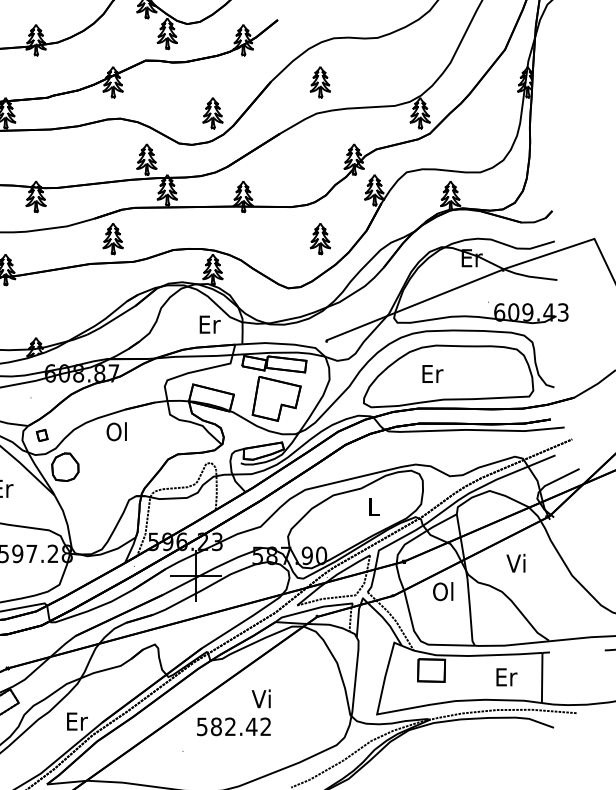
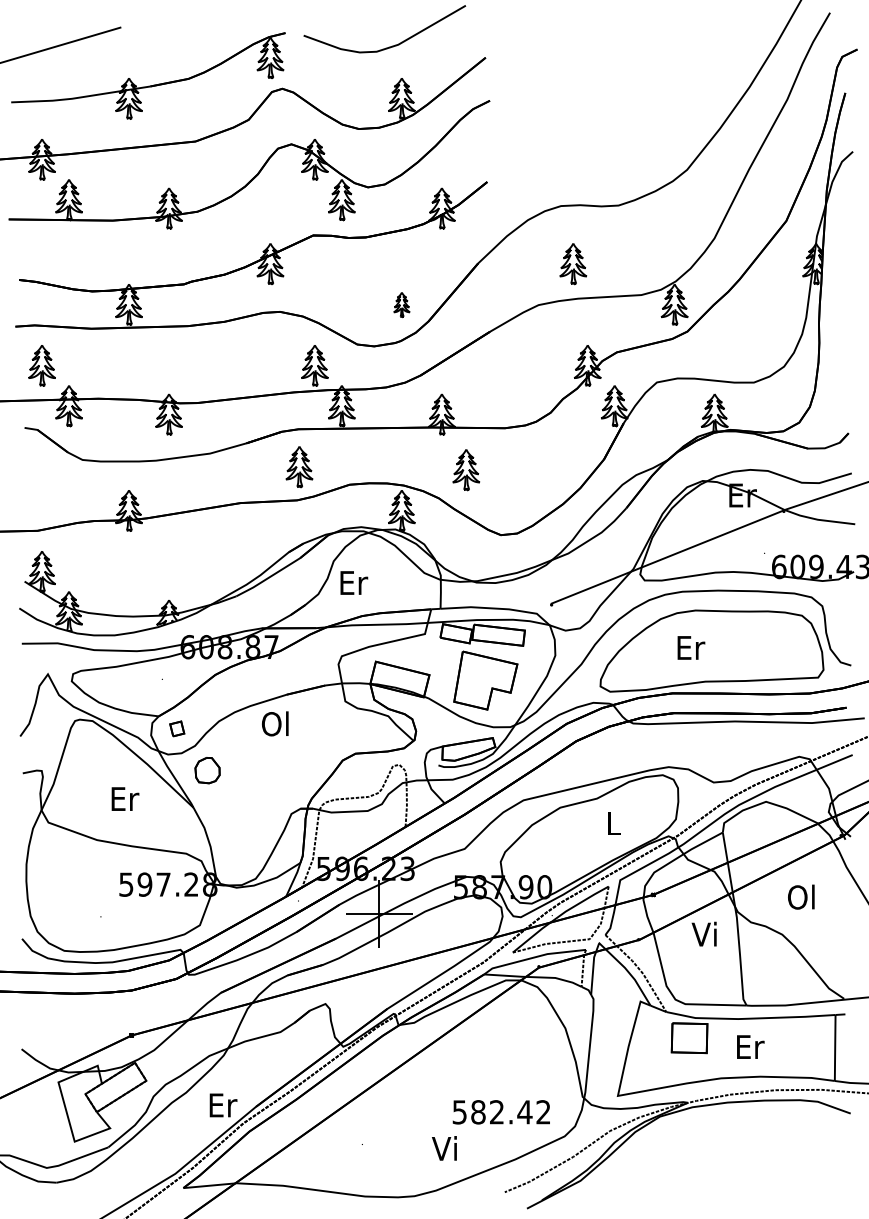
part: (320, 82) -> (573, 264), moved
part: (212, 113) -> (401, 304), size x0.6
part: (113, 239) -> (299, 467), moved
part: (320, 239) -> (466, 470), moved
text: (210, 324) -> (354, 582), moved
part: (65, 467) -> (207, 770), size x0.7
text: (516, 562) -> (801, 896), Vi -> Ol
text: (442, 590) -> (704, 933), Ol -> Vi
text: (506, 676) -> (750, 1046), moved
text: (261, 698) -> (444, 1148), moved
text: (233, 726) -> (500, 1112), moved

